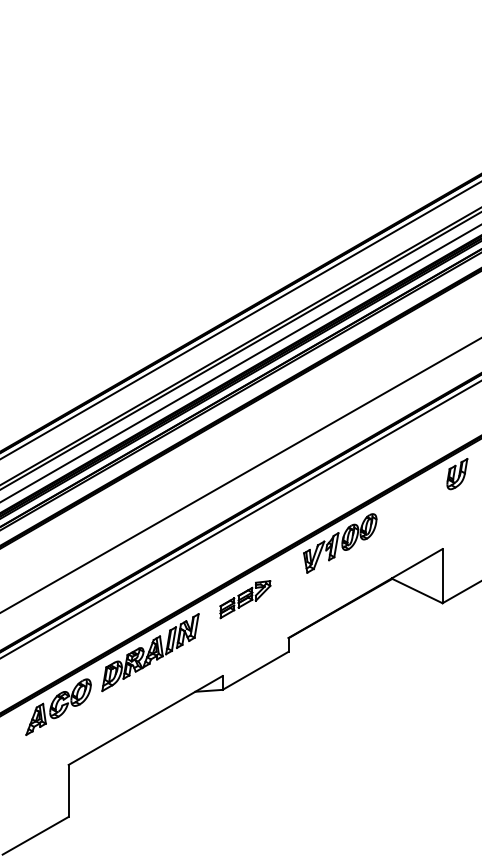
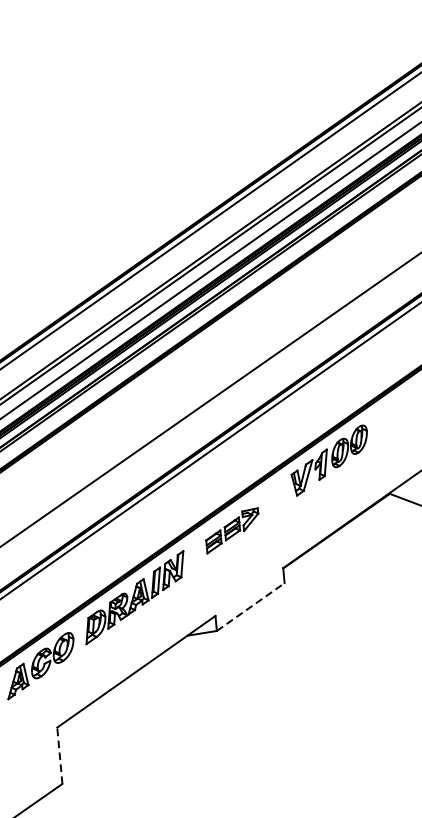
line: (256, 670) -> (251, 606), solid -> dashed
line: (68, 790) -> (59, 755), solid -> dashed

